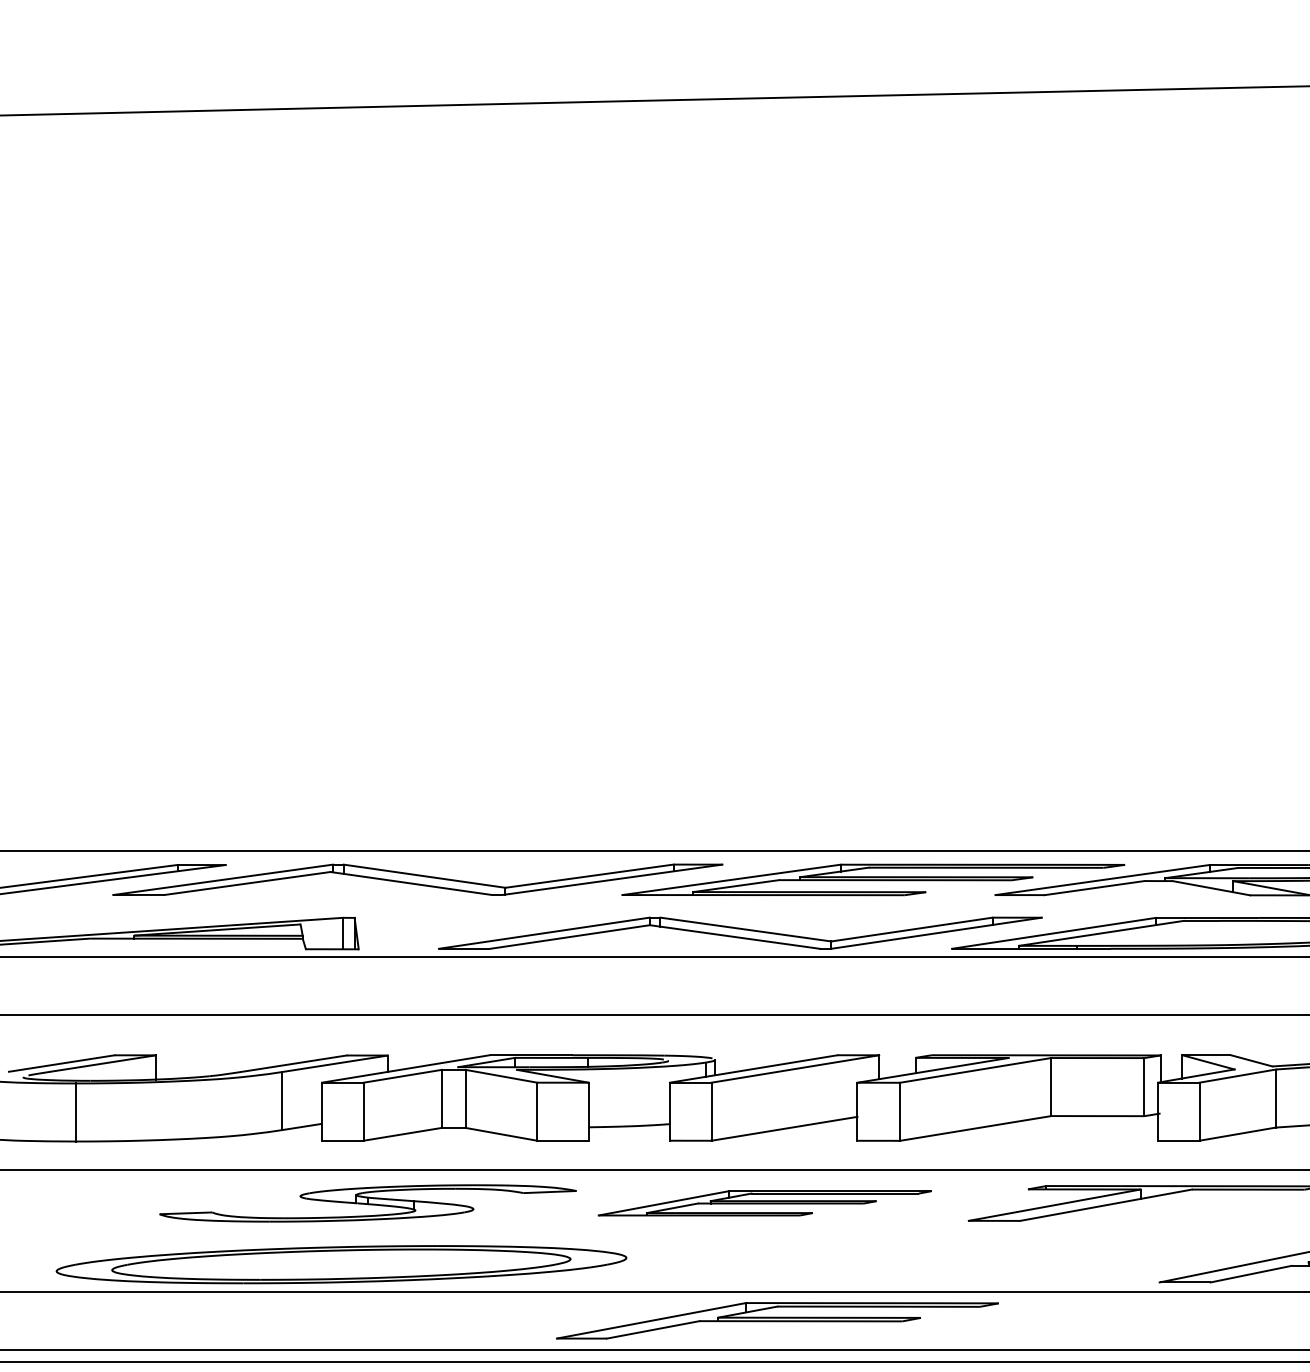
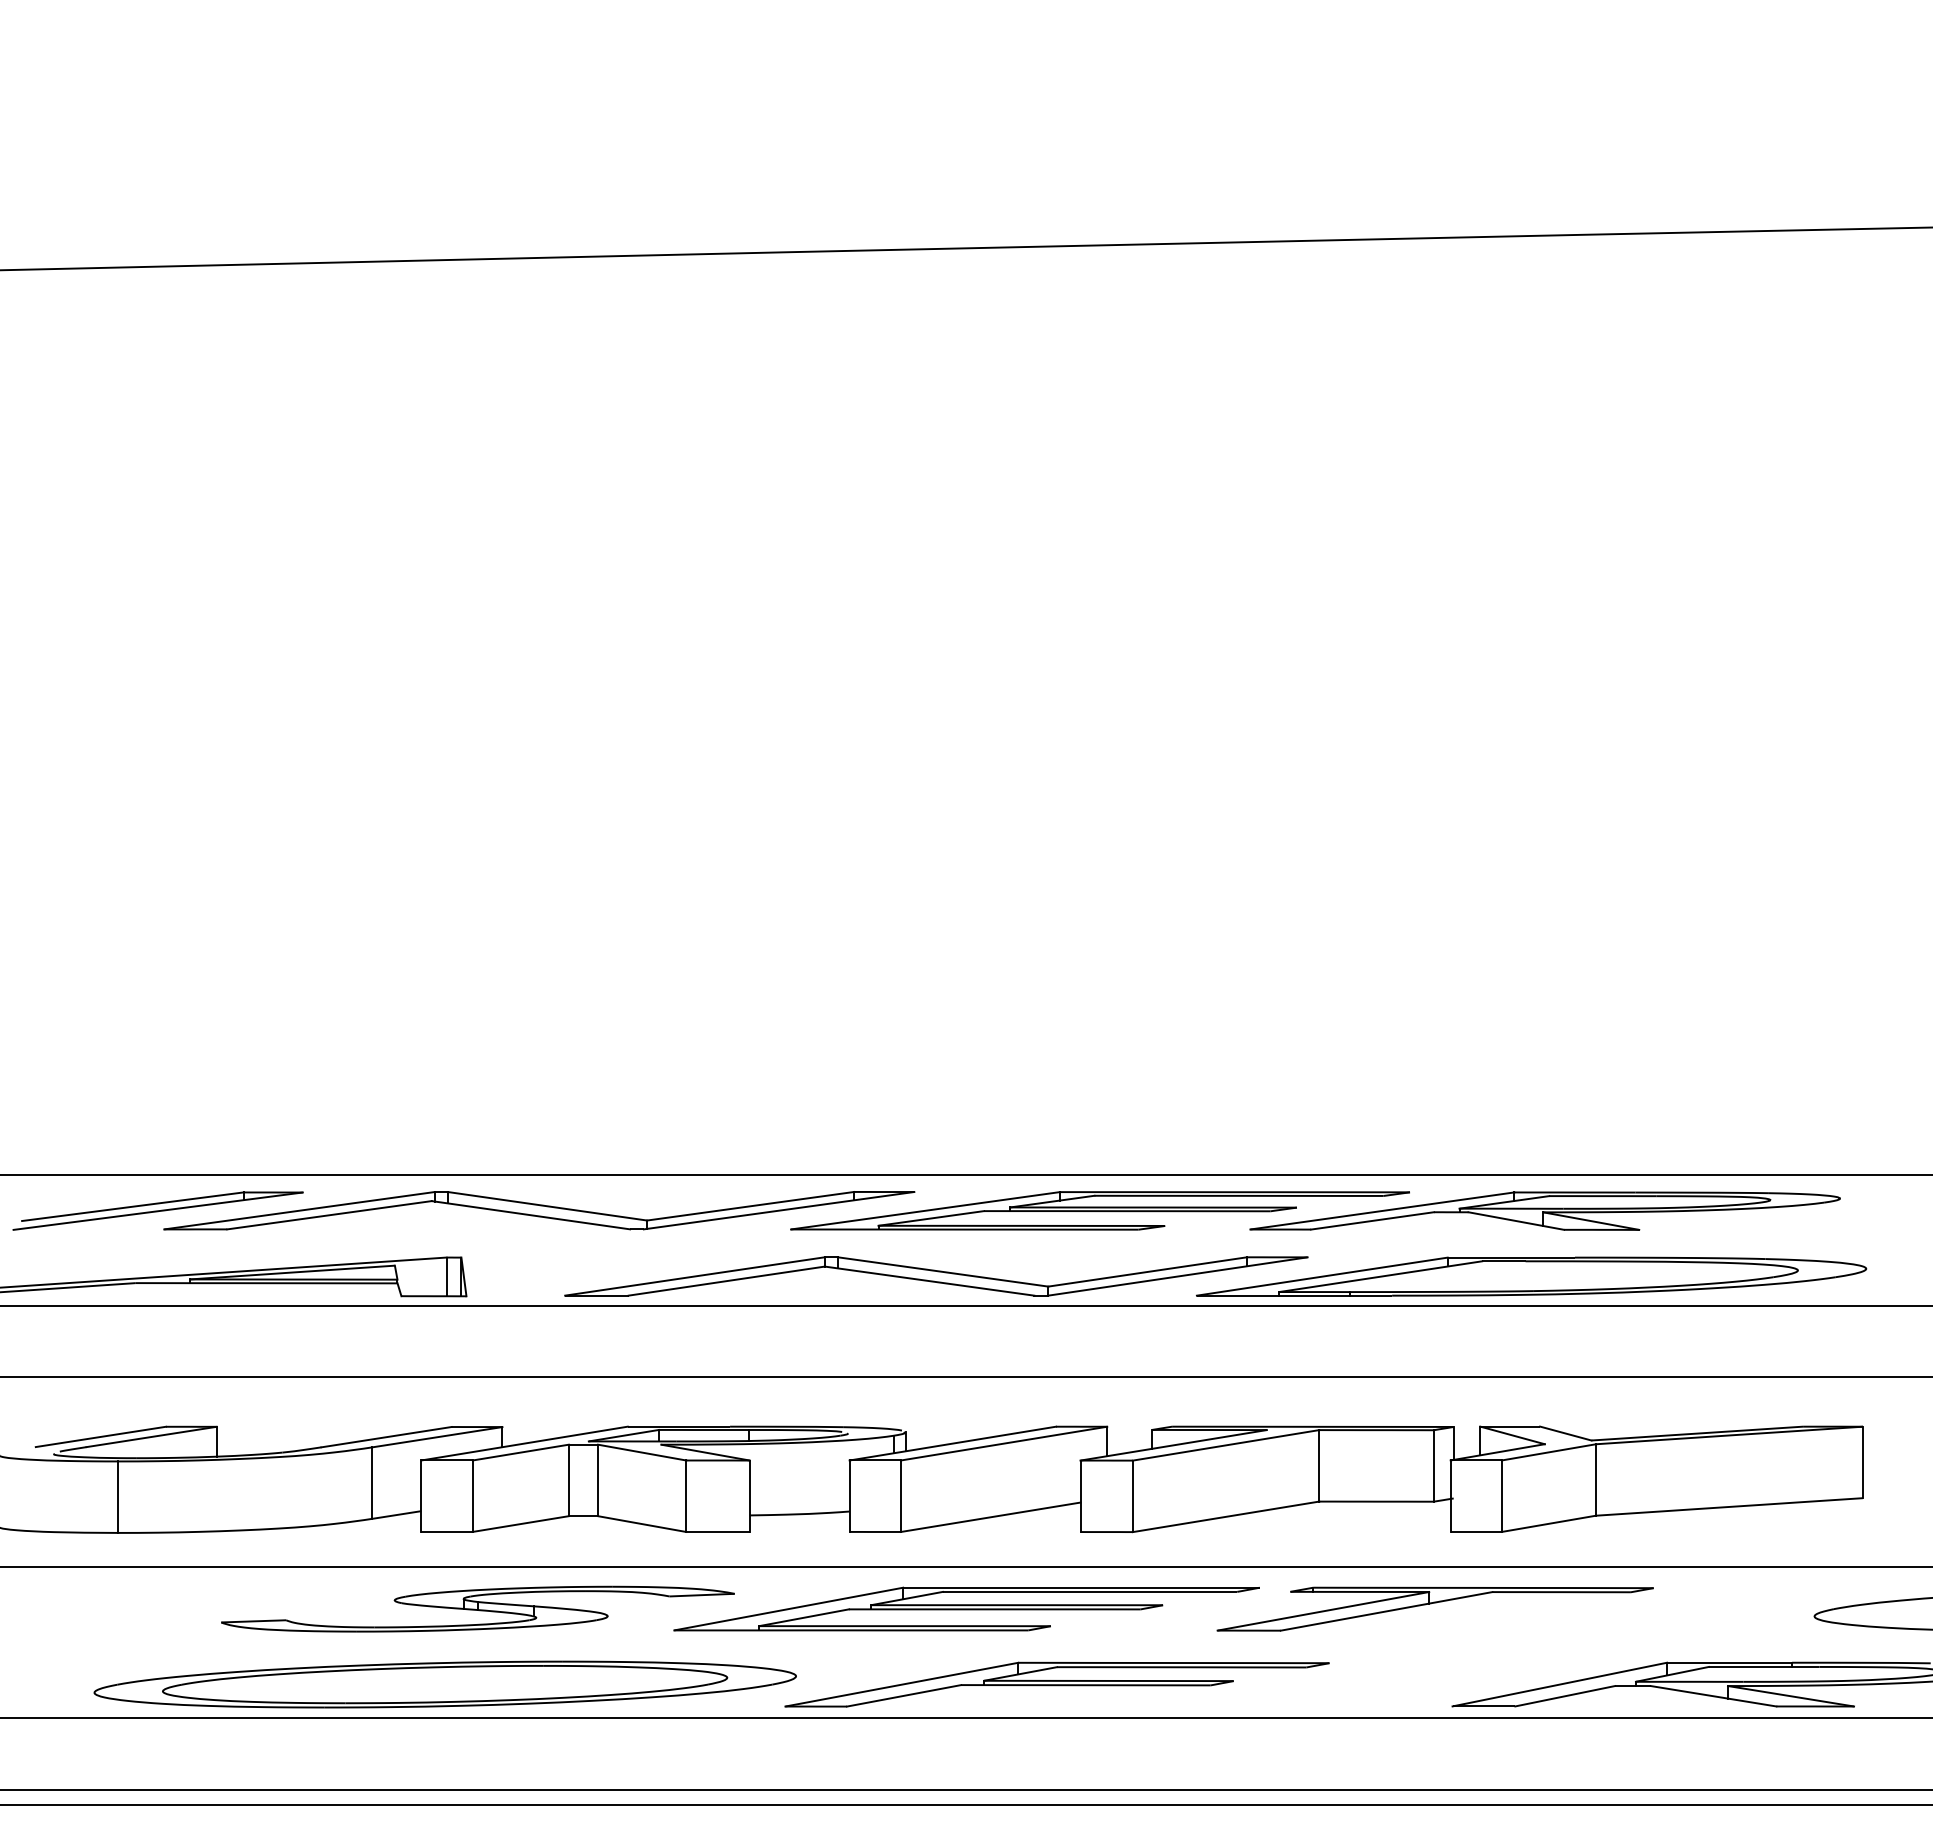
part: (764, 1202) -> (966, 1608), size x1.43
part: (777, 1320) -> (1056, 1684), moved

